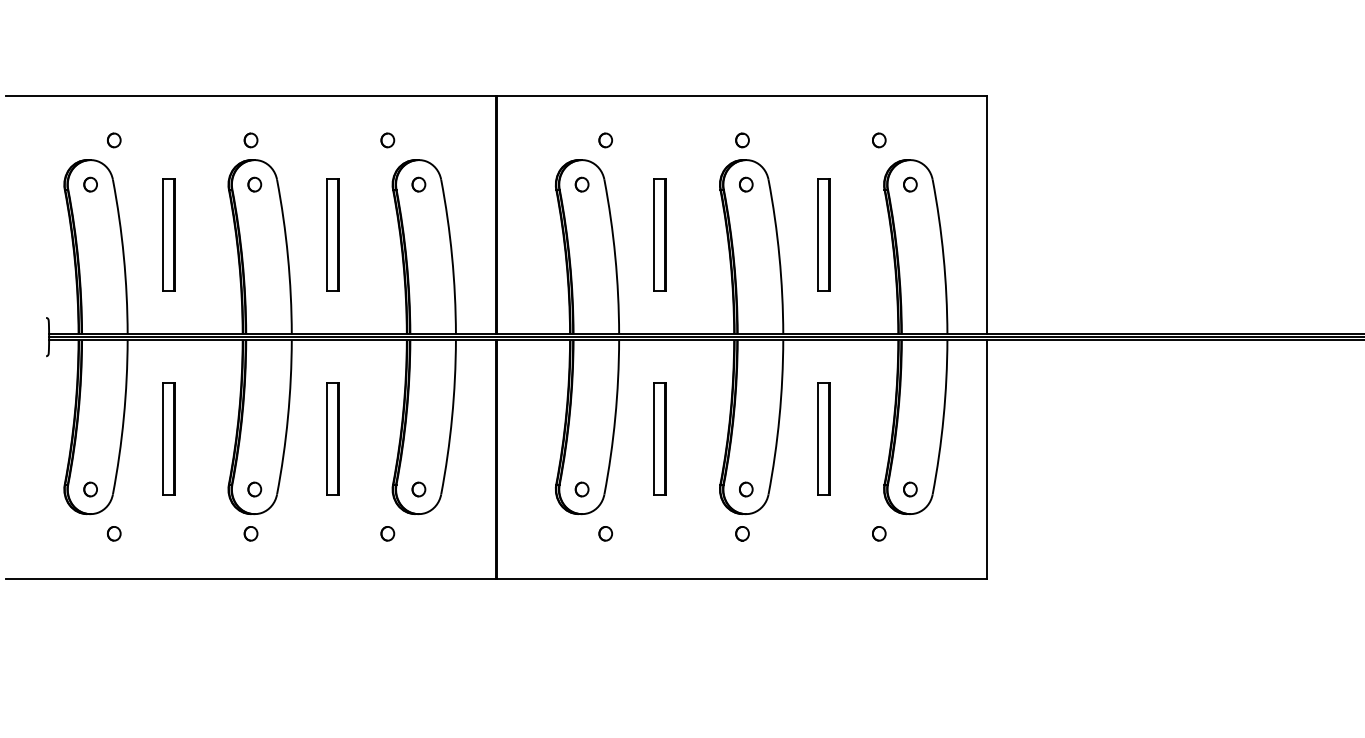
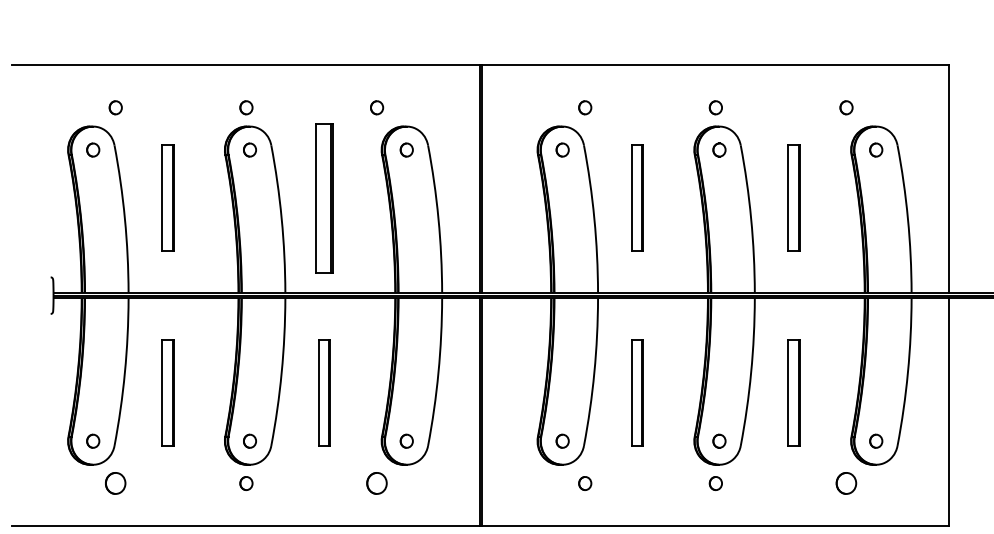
part: (332, 234) -> (324, 197), size x1.4
part: (114, 533) -> (116, 483), size x1.6
part: (387, 533) -> (376, 483), size x1.6
part: (879, 533) -> (846, 483), size x1.6

